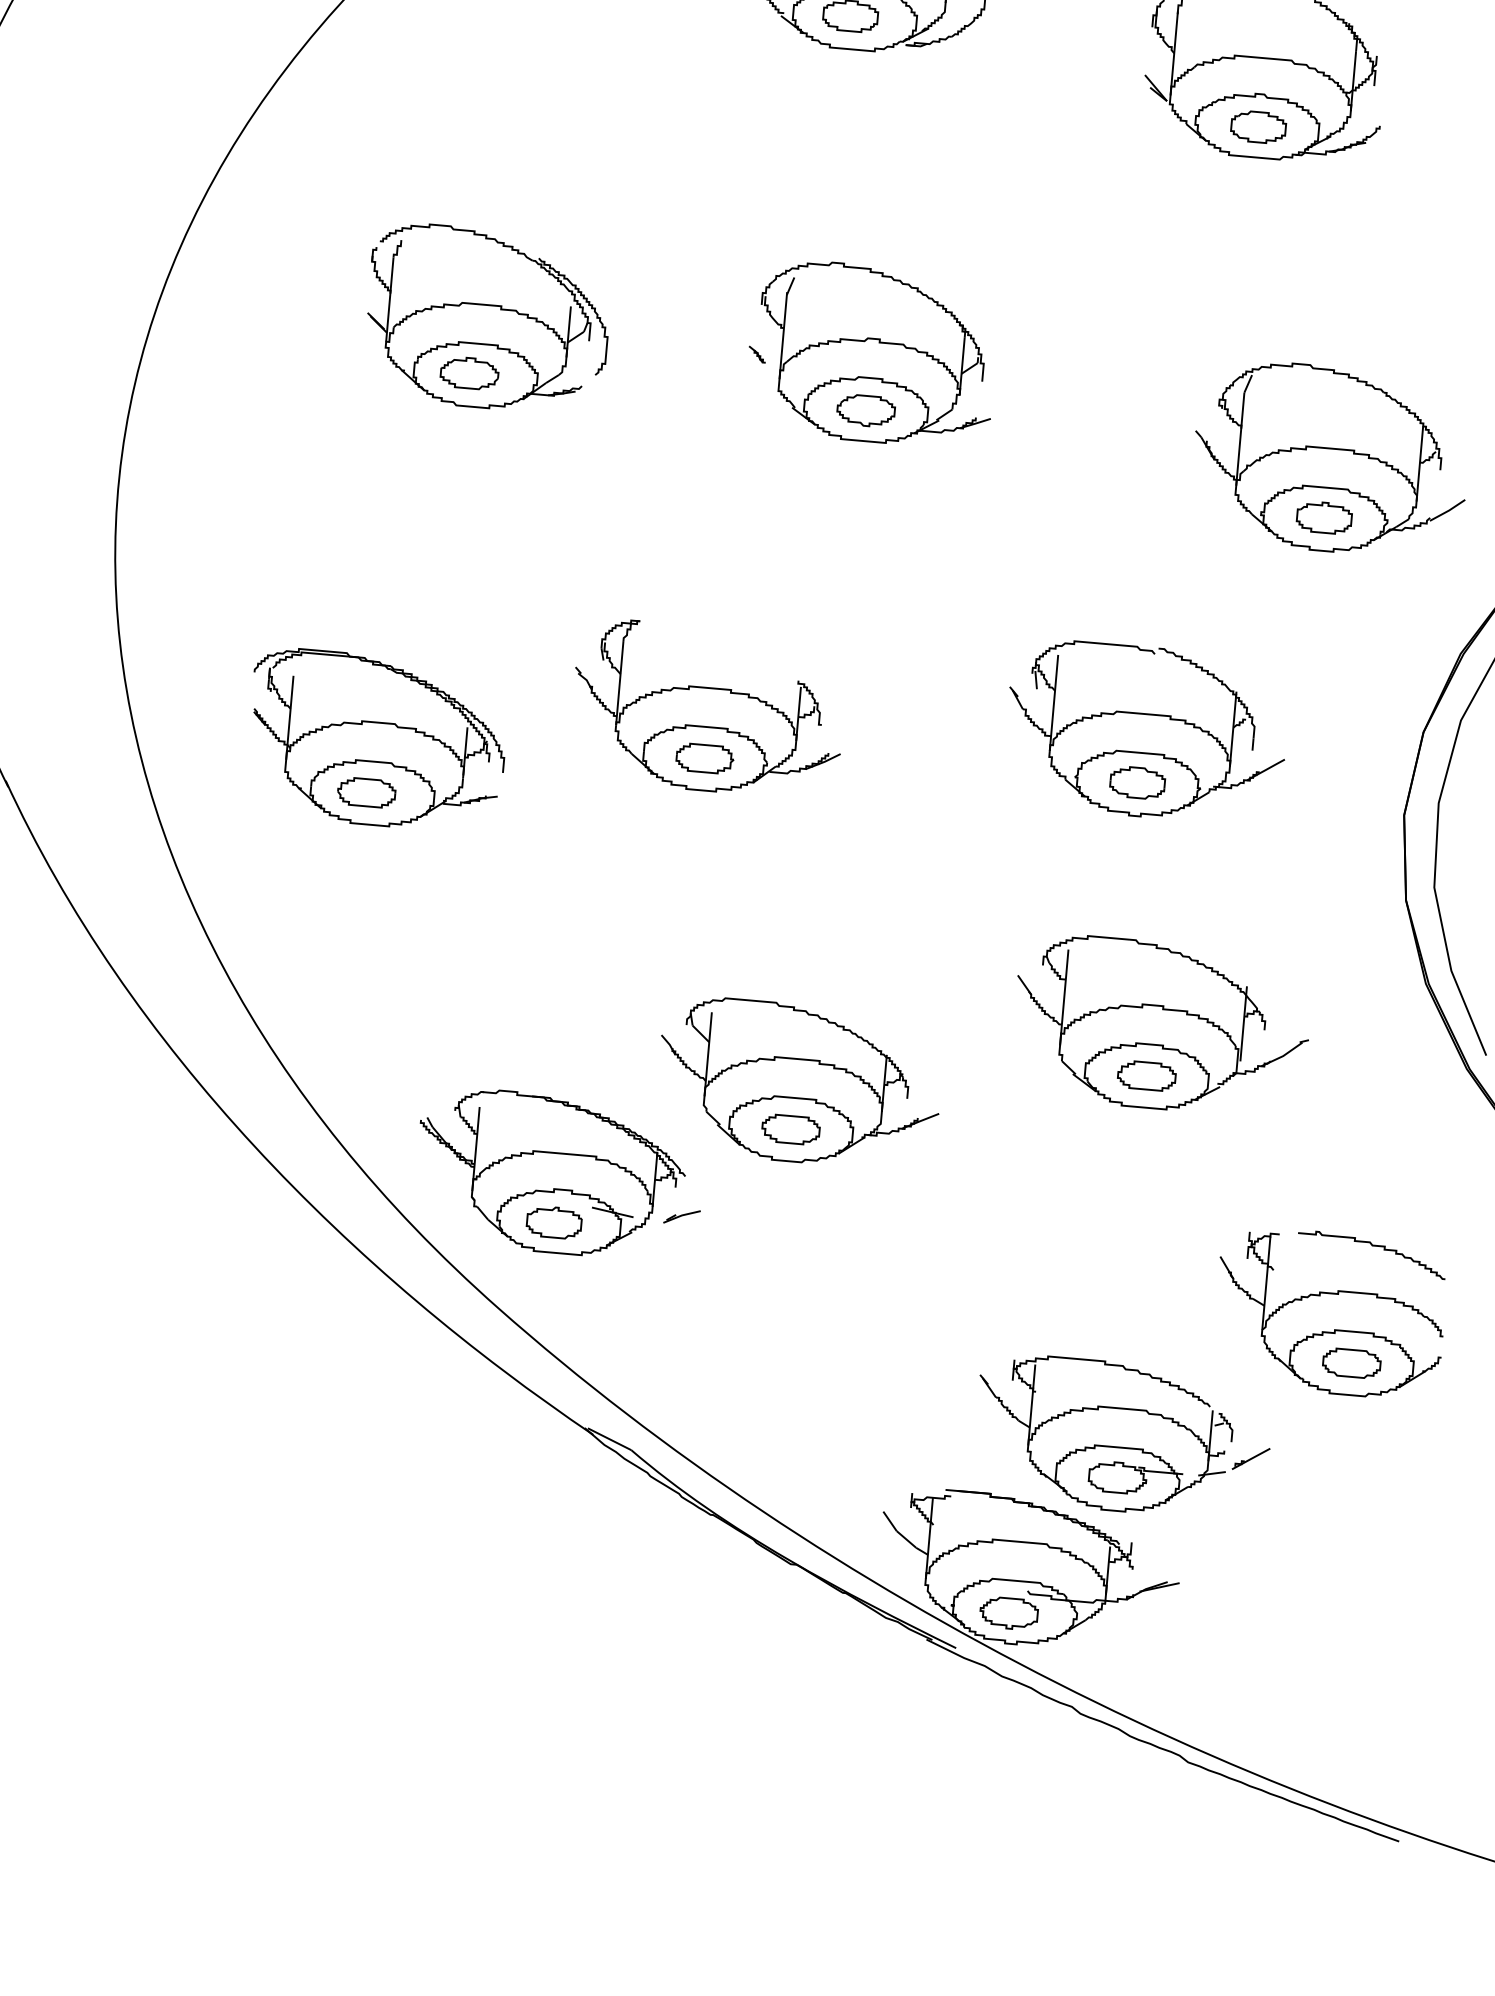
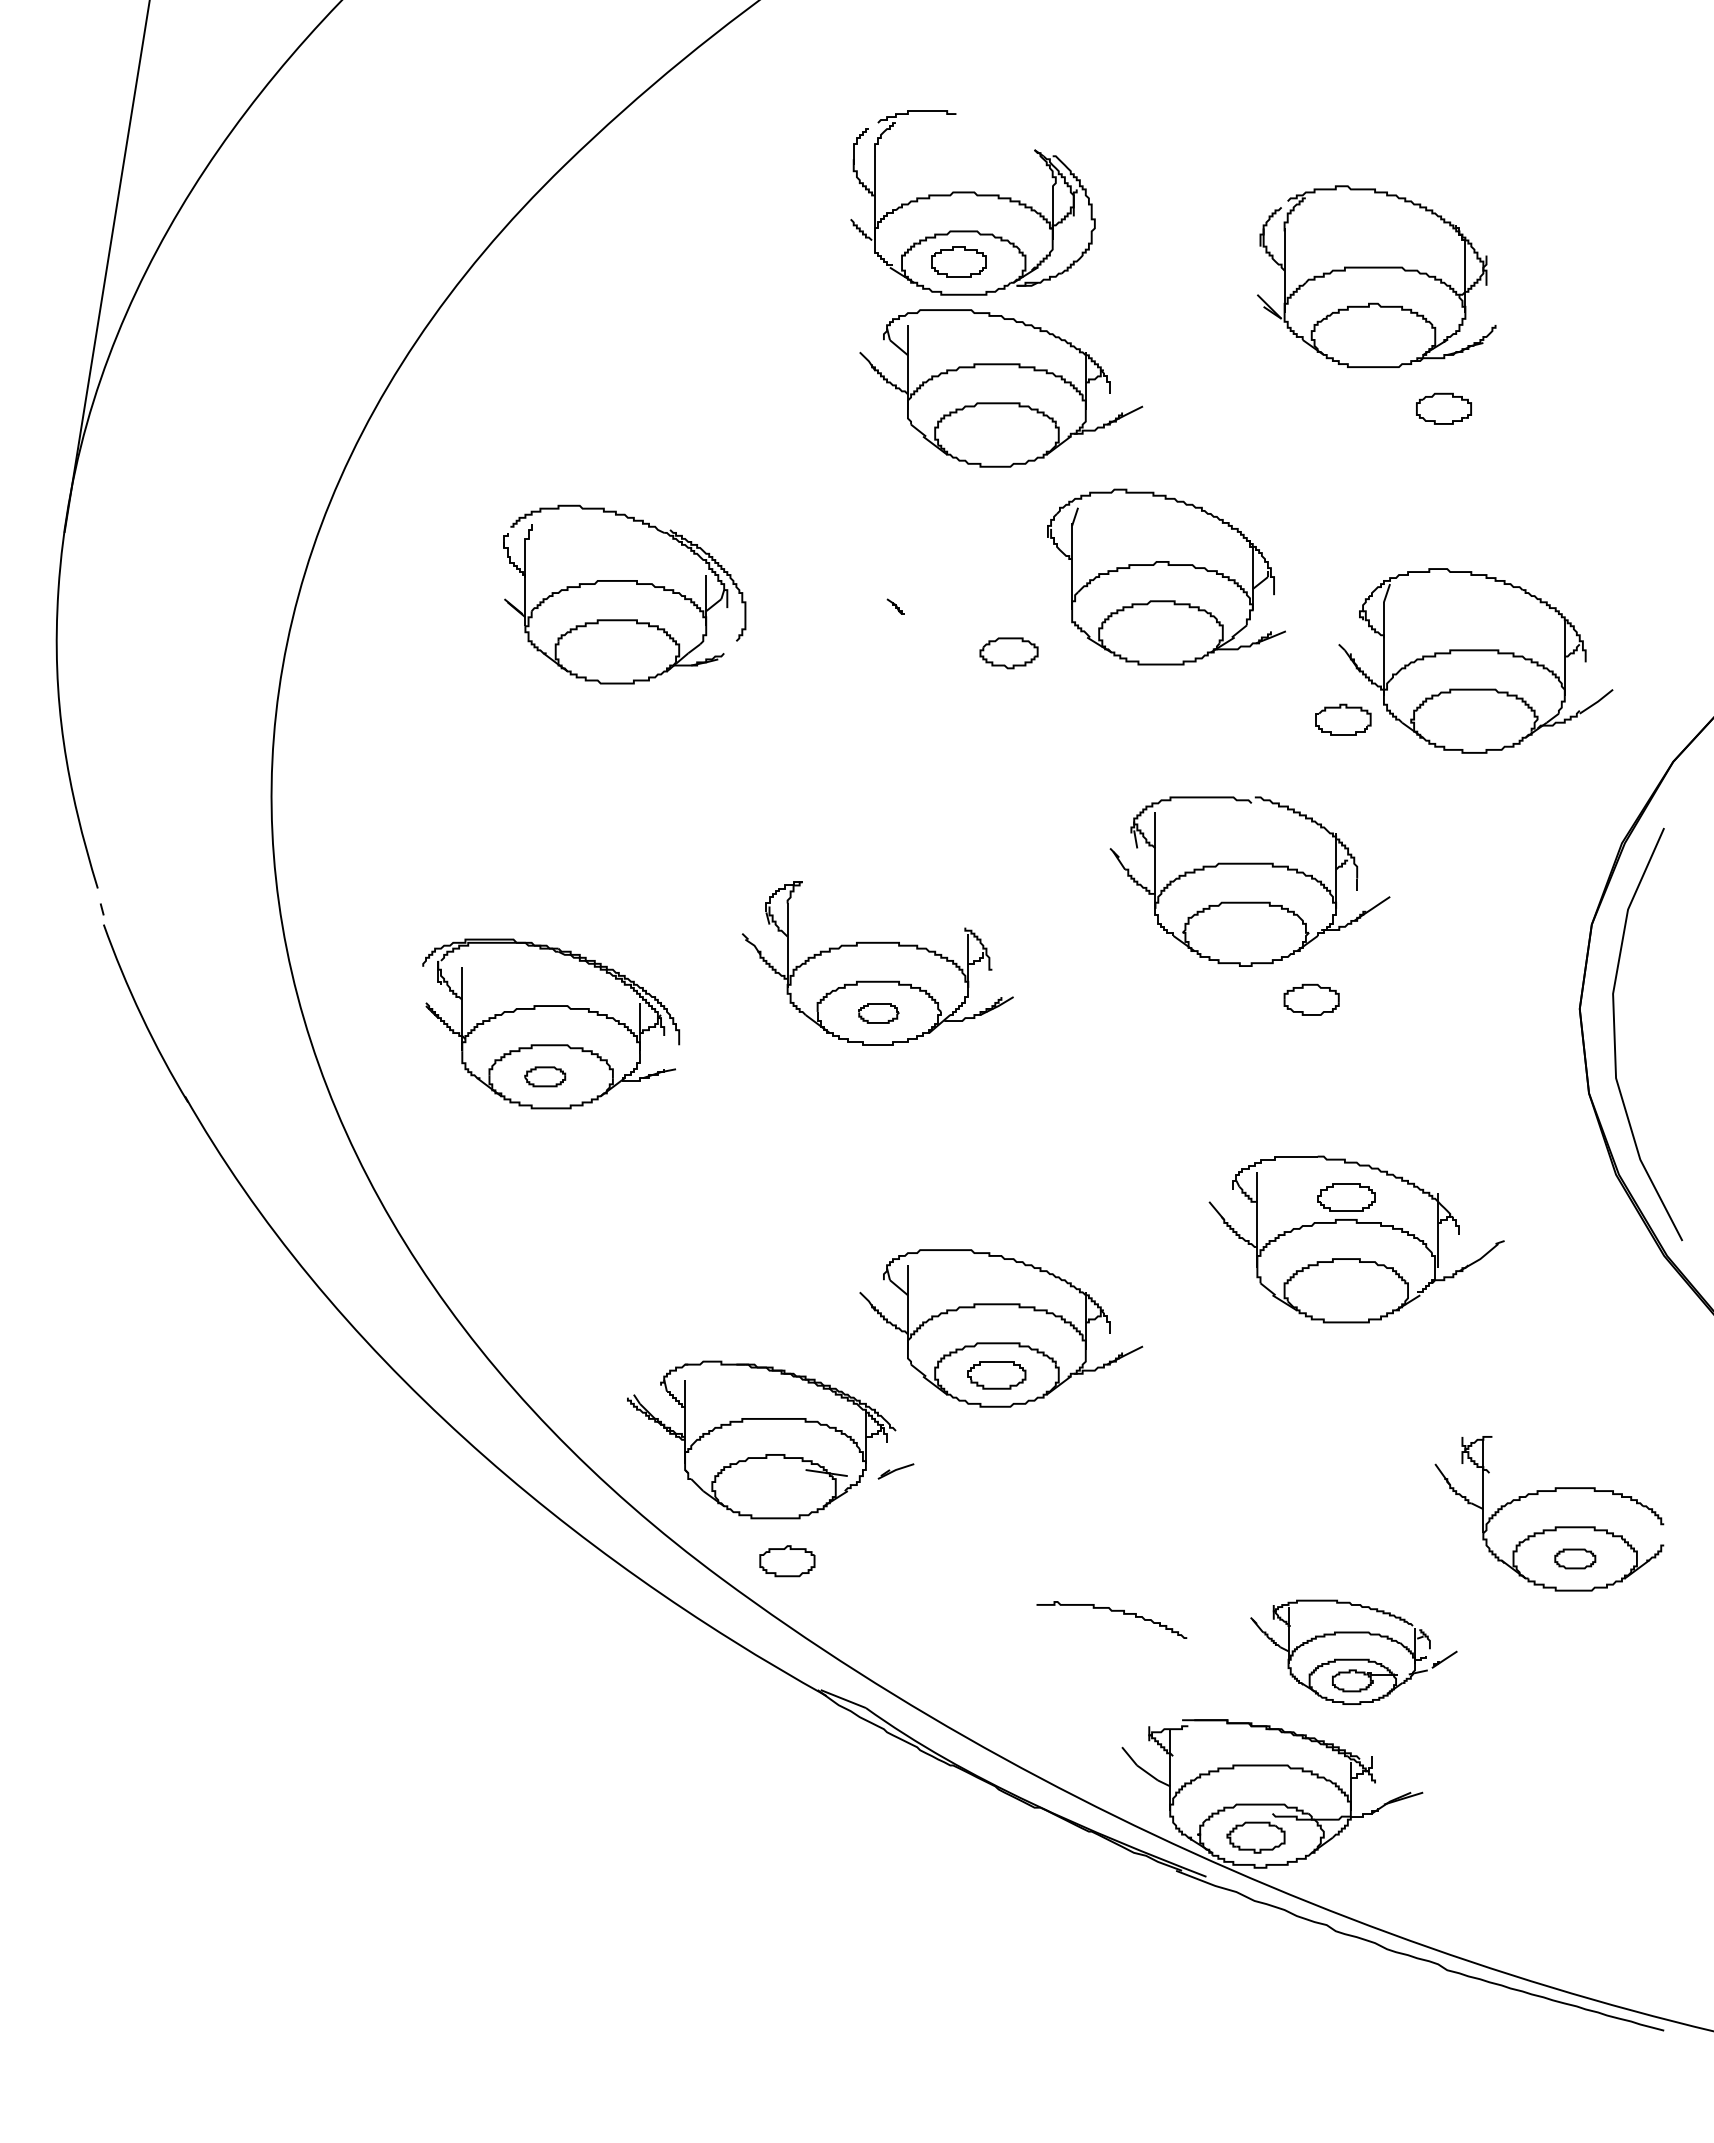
part: (1258, 126) -> (1443, 408), moved
part: (881, 146) -> (1001, 388), added
part: (876, 353) -> (1166, 576), moved
part: (468, 373) -> (610, 650), removed
part: (1324, 517) -> (1343, 719), moved
part: (1145, 732) -> (1249, 881), moved
part: (704, 758) -> (878, 1013), size x0.7
part: (365, 792) -> (544, 1076), size x0.7
part: (1146, 1075) -> (1346, 1197), moved
part: (554, 1222) -> (787, 1561), moved
curve: (1372, 1246) -> (1111, 1611), moved
part: (1350, 1362) -> (1574, 1558), size x0.7
part: (1122, 1437) -> (1353, 1652), size x0.7

